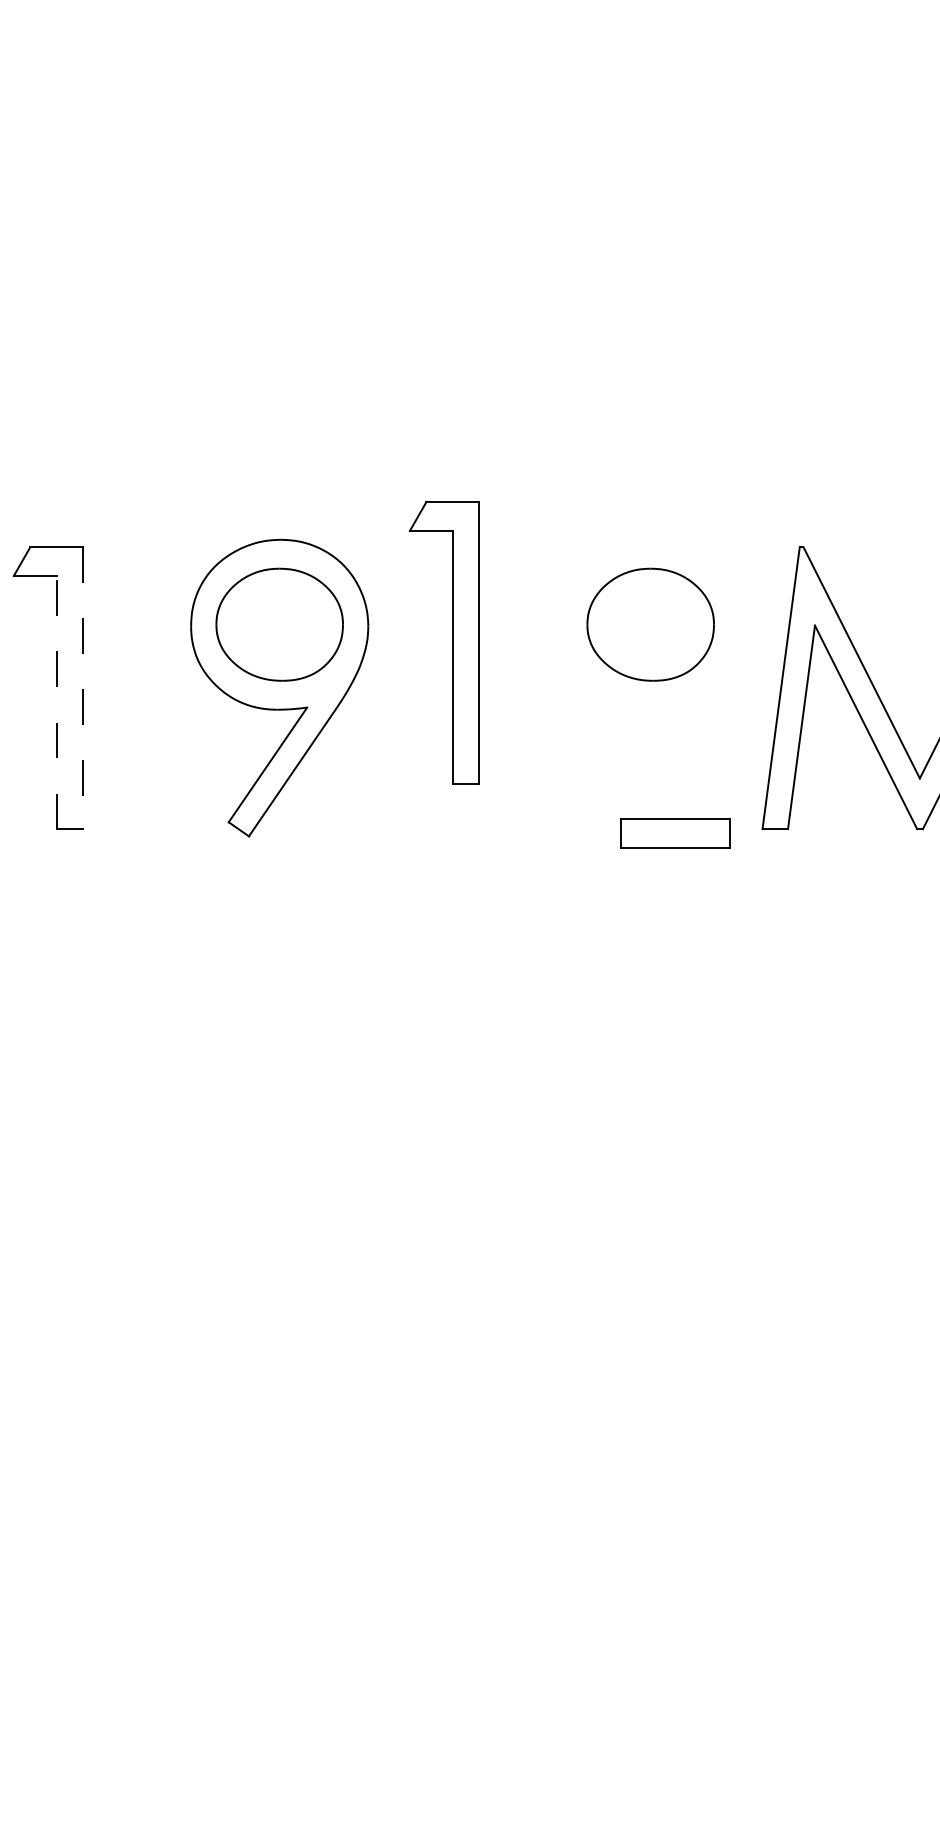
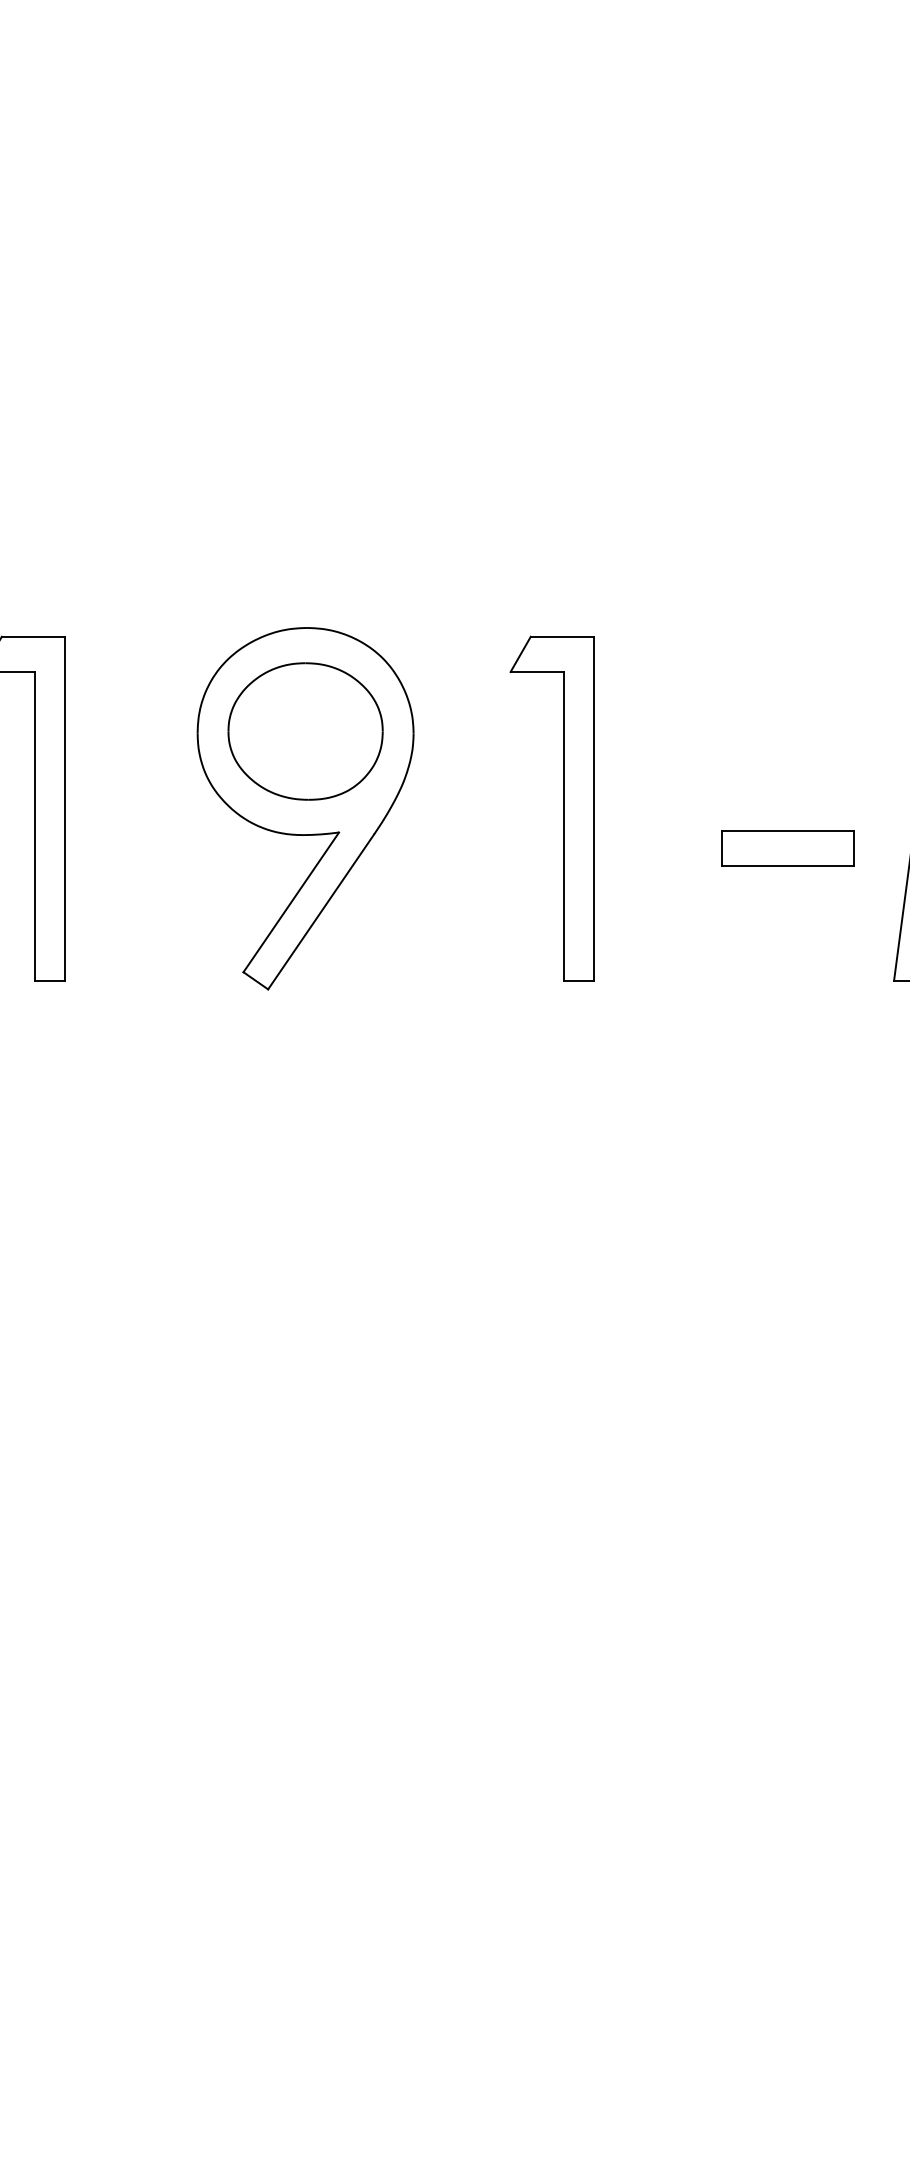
part: (650, 624) -> (757, 731), removed
part: (452, 642) -> (562, 807), moved
line: (82, 688) -> (65, 809), dashed -> solid
line: (57, 702) -> (34, 826), dashed -> solid
part: (675, 833) -> (788, 848), moved

